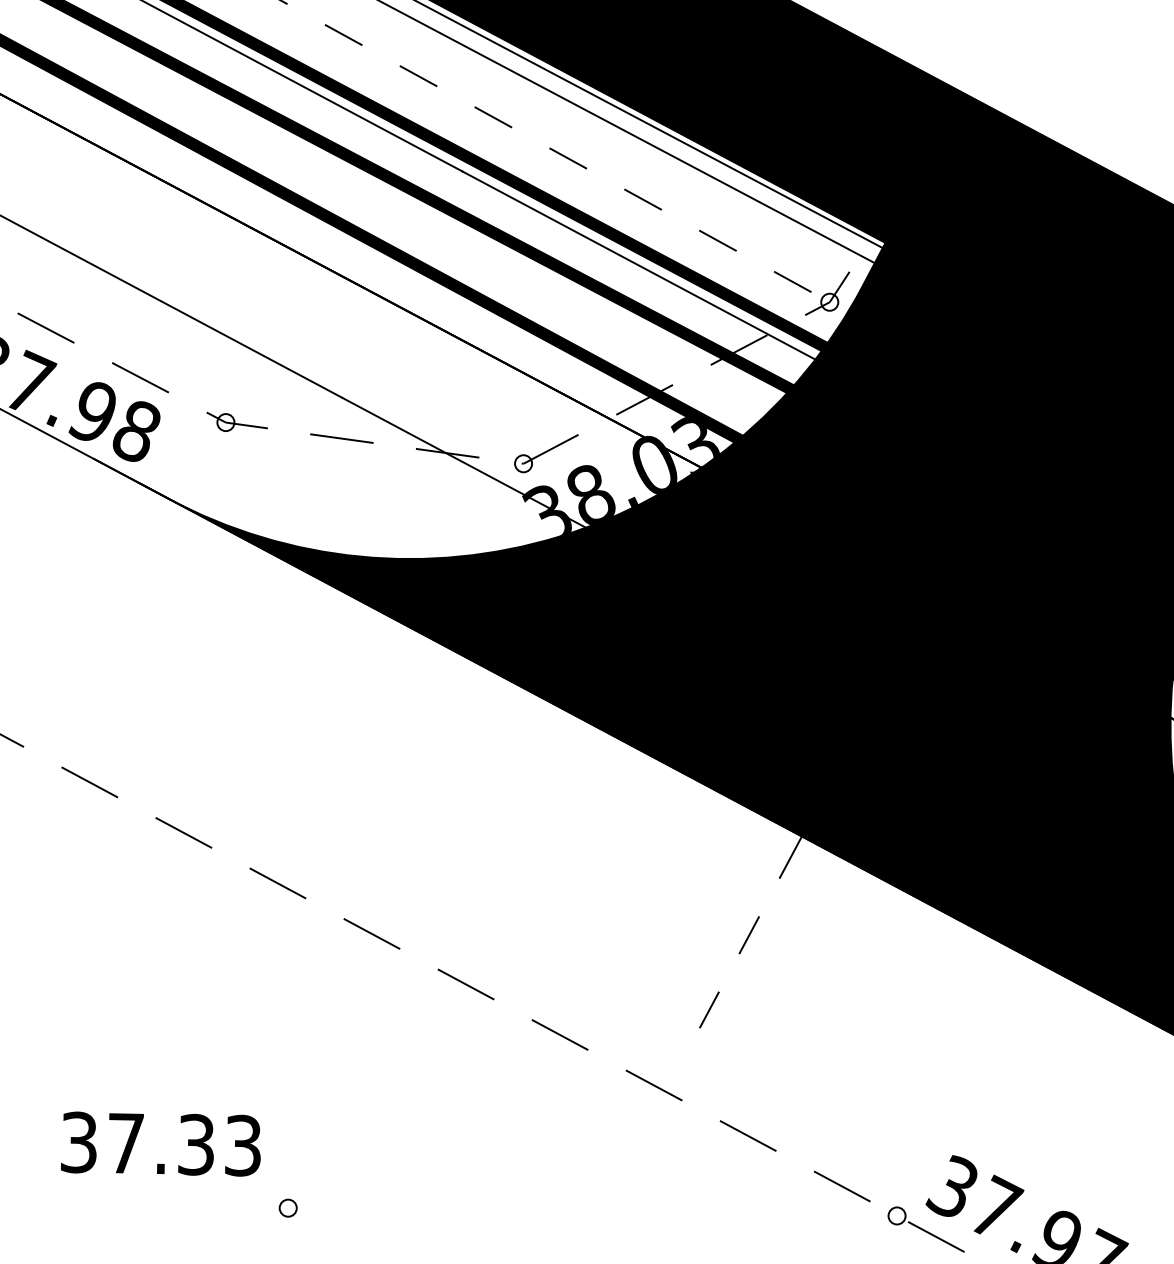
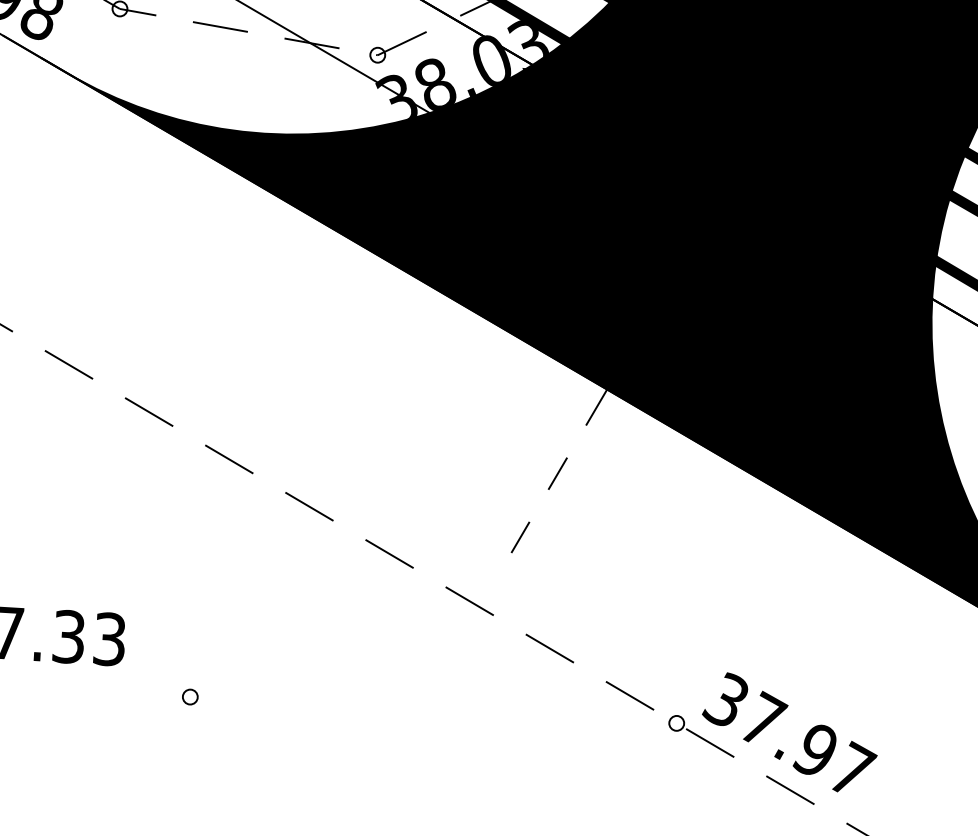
circle: (287, 1207) -> (189, 696), moved

